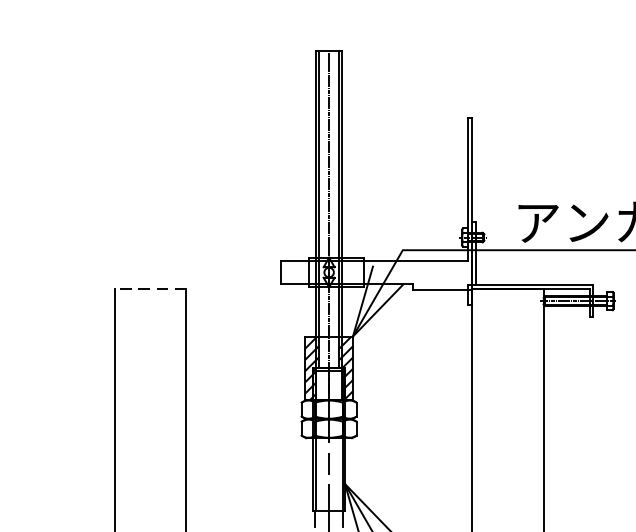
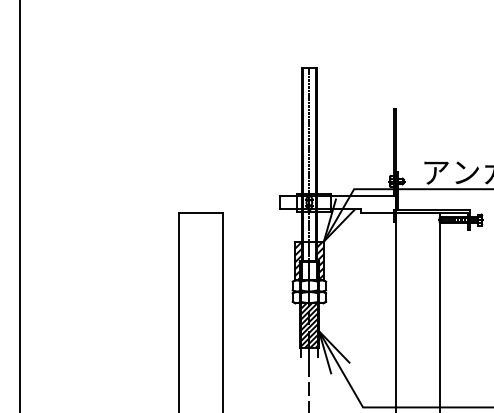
line: (149, 288) -> (200, 212), dashed -> solid
hatch: (329, 474) -> (309, 325), added

